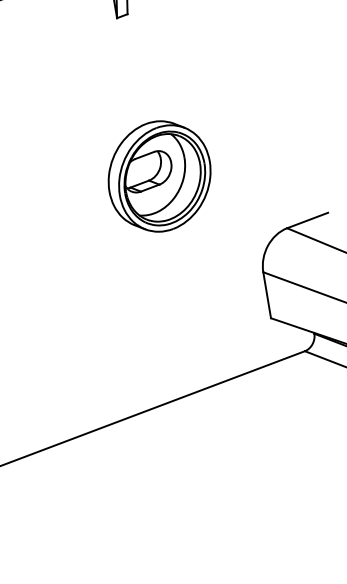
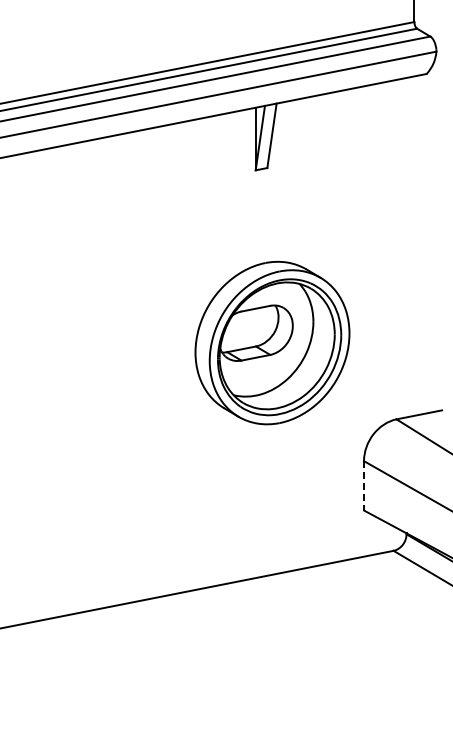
part: (159, 175) -> (272, 342), size x1.4
line: (267, 294) -> (364, 485), solid -> dashed

